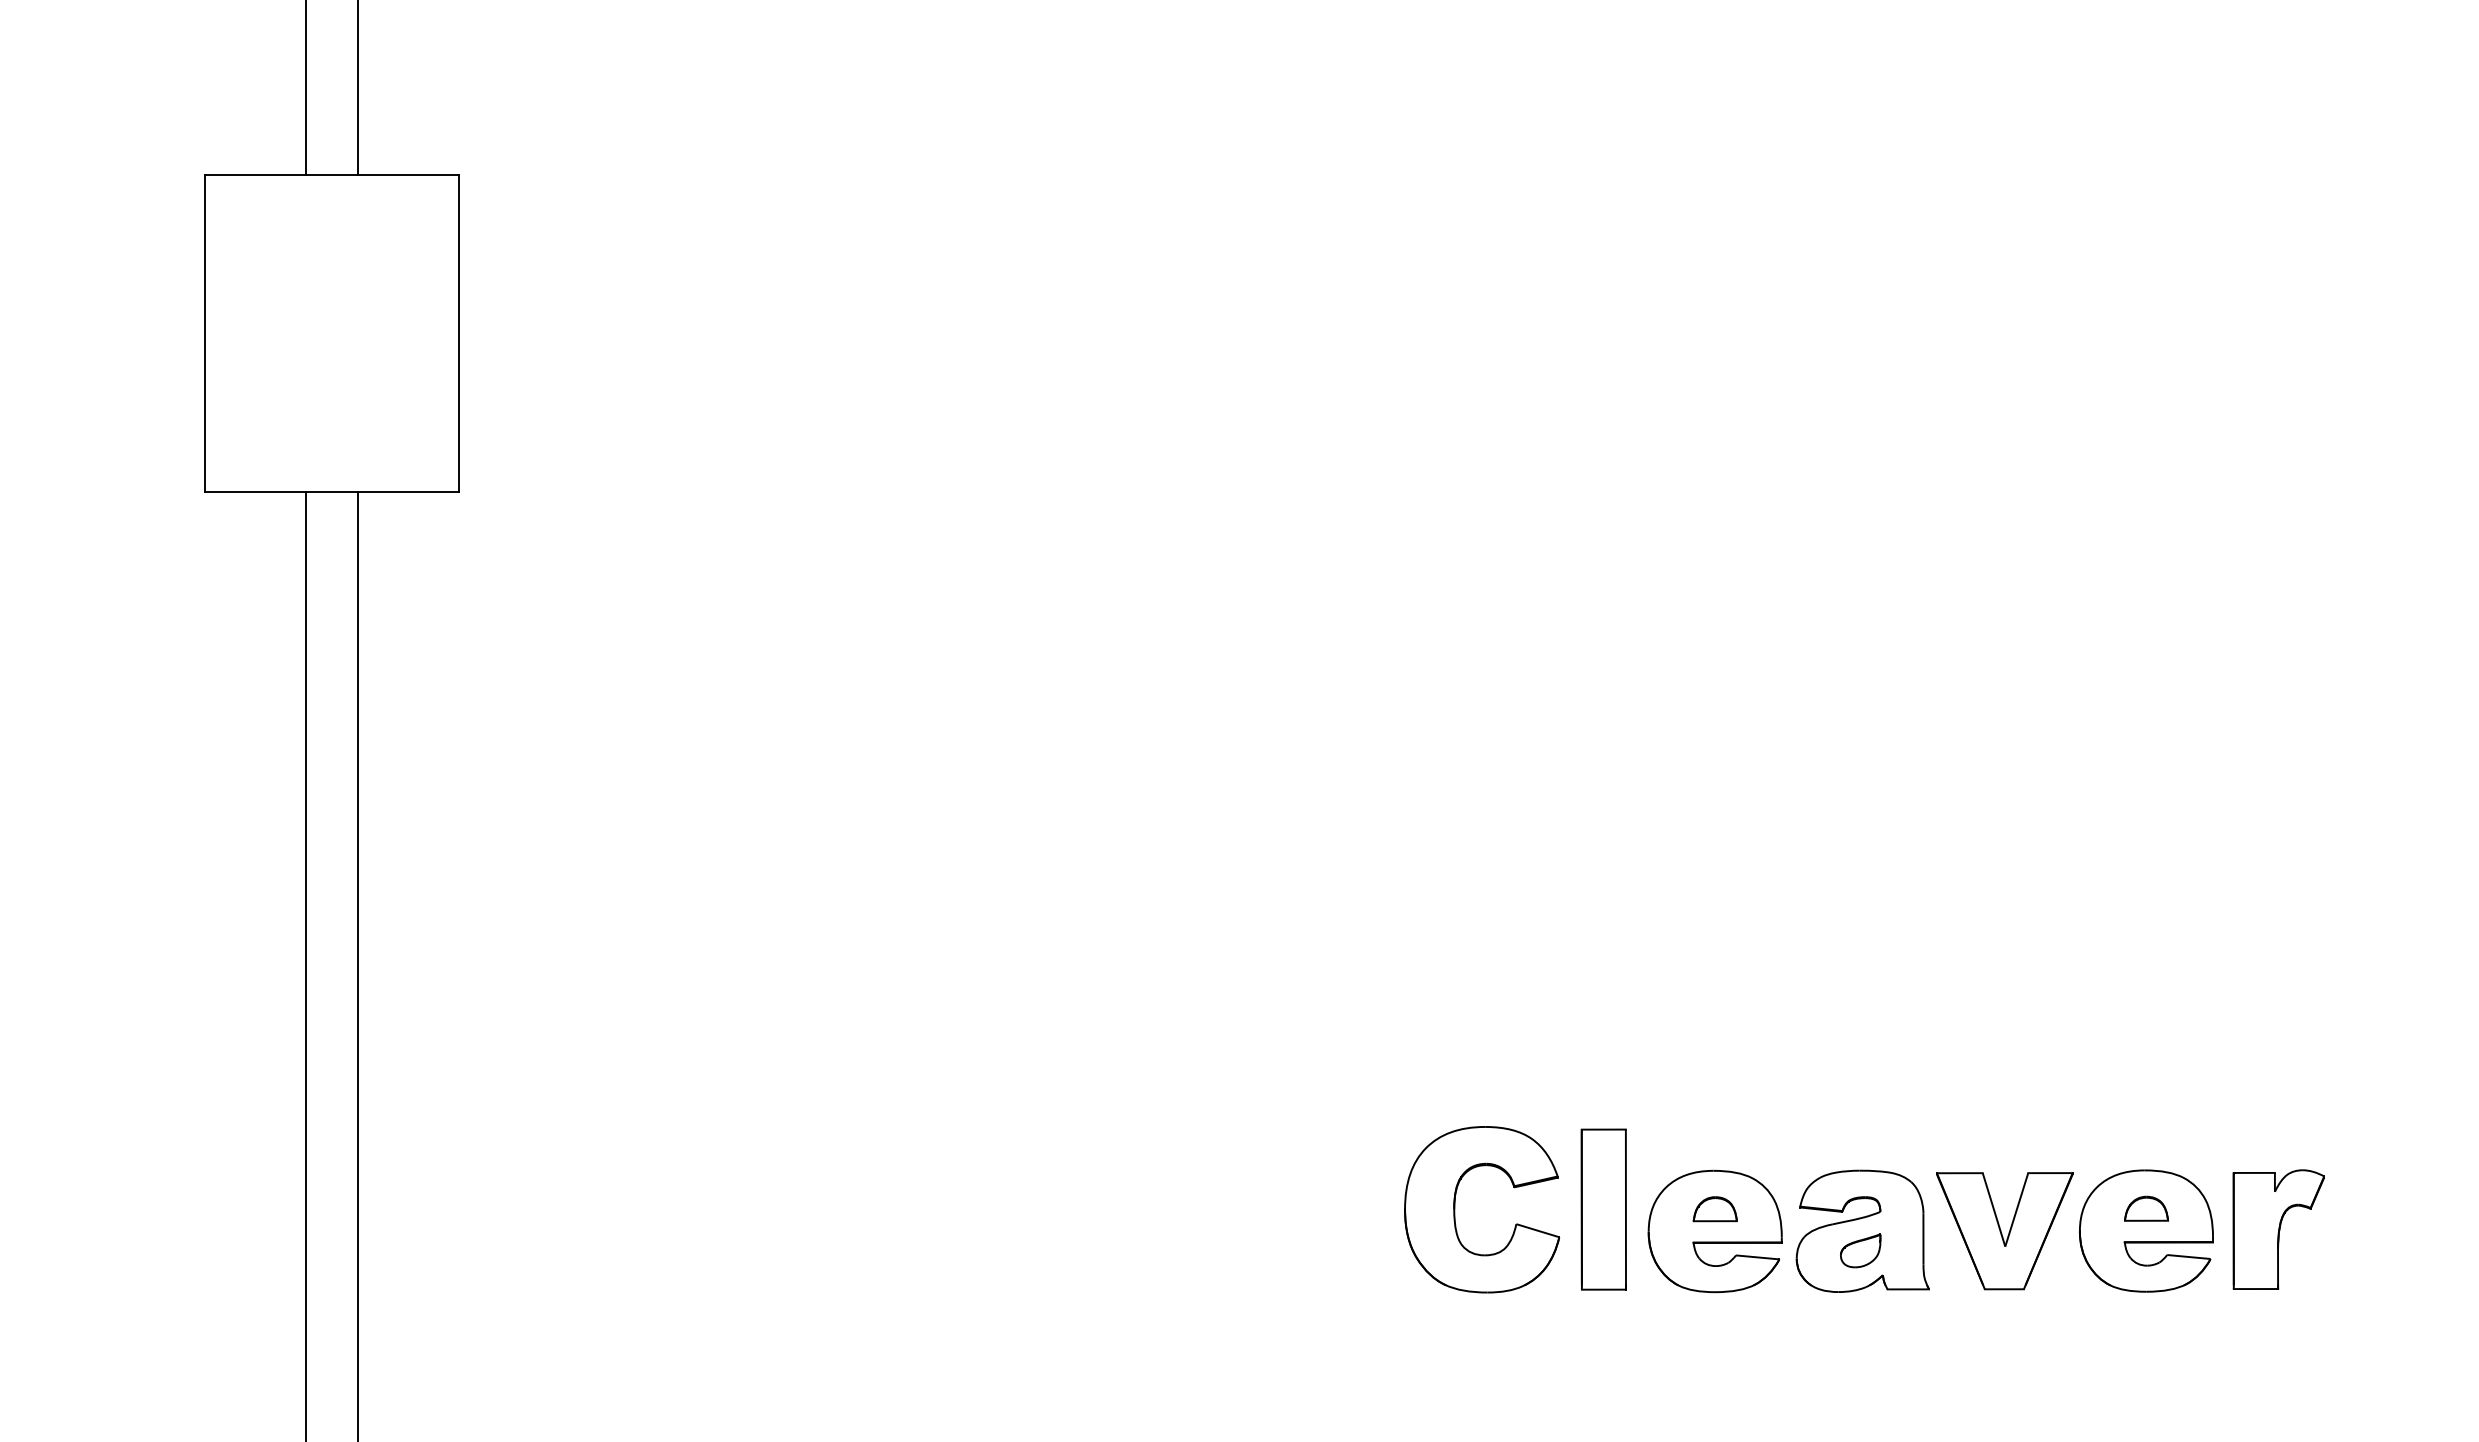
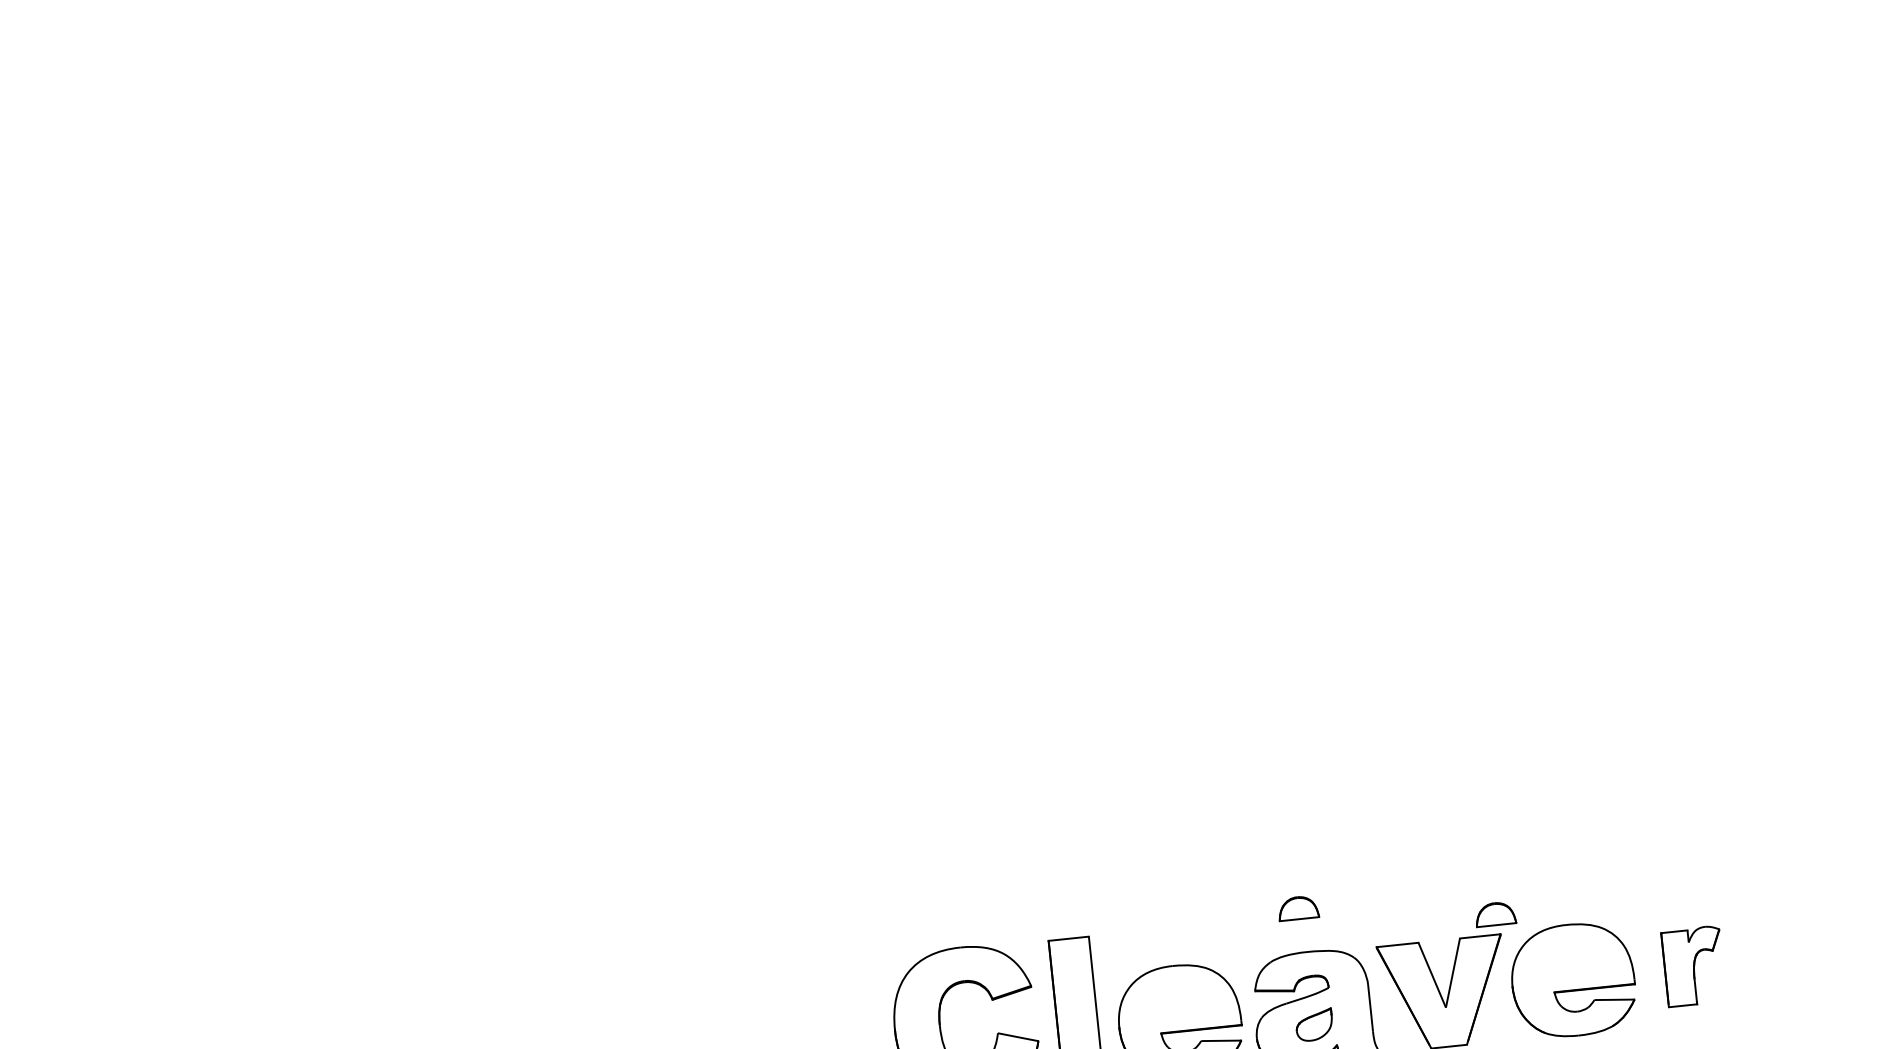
part: (2146, 1208) -> (1495, 913), moved
part: (1714, 1209) -> (1297, 908), moved
part: (2278, 1229) -> (1693, 966), size x0.7

